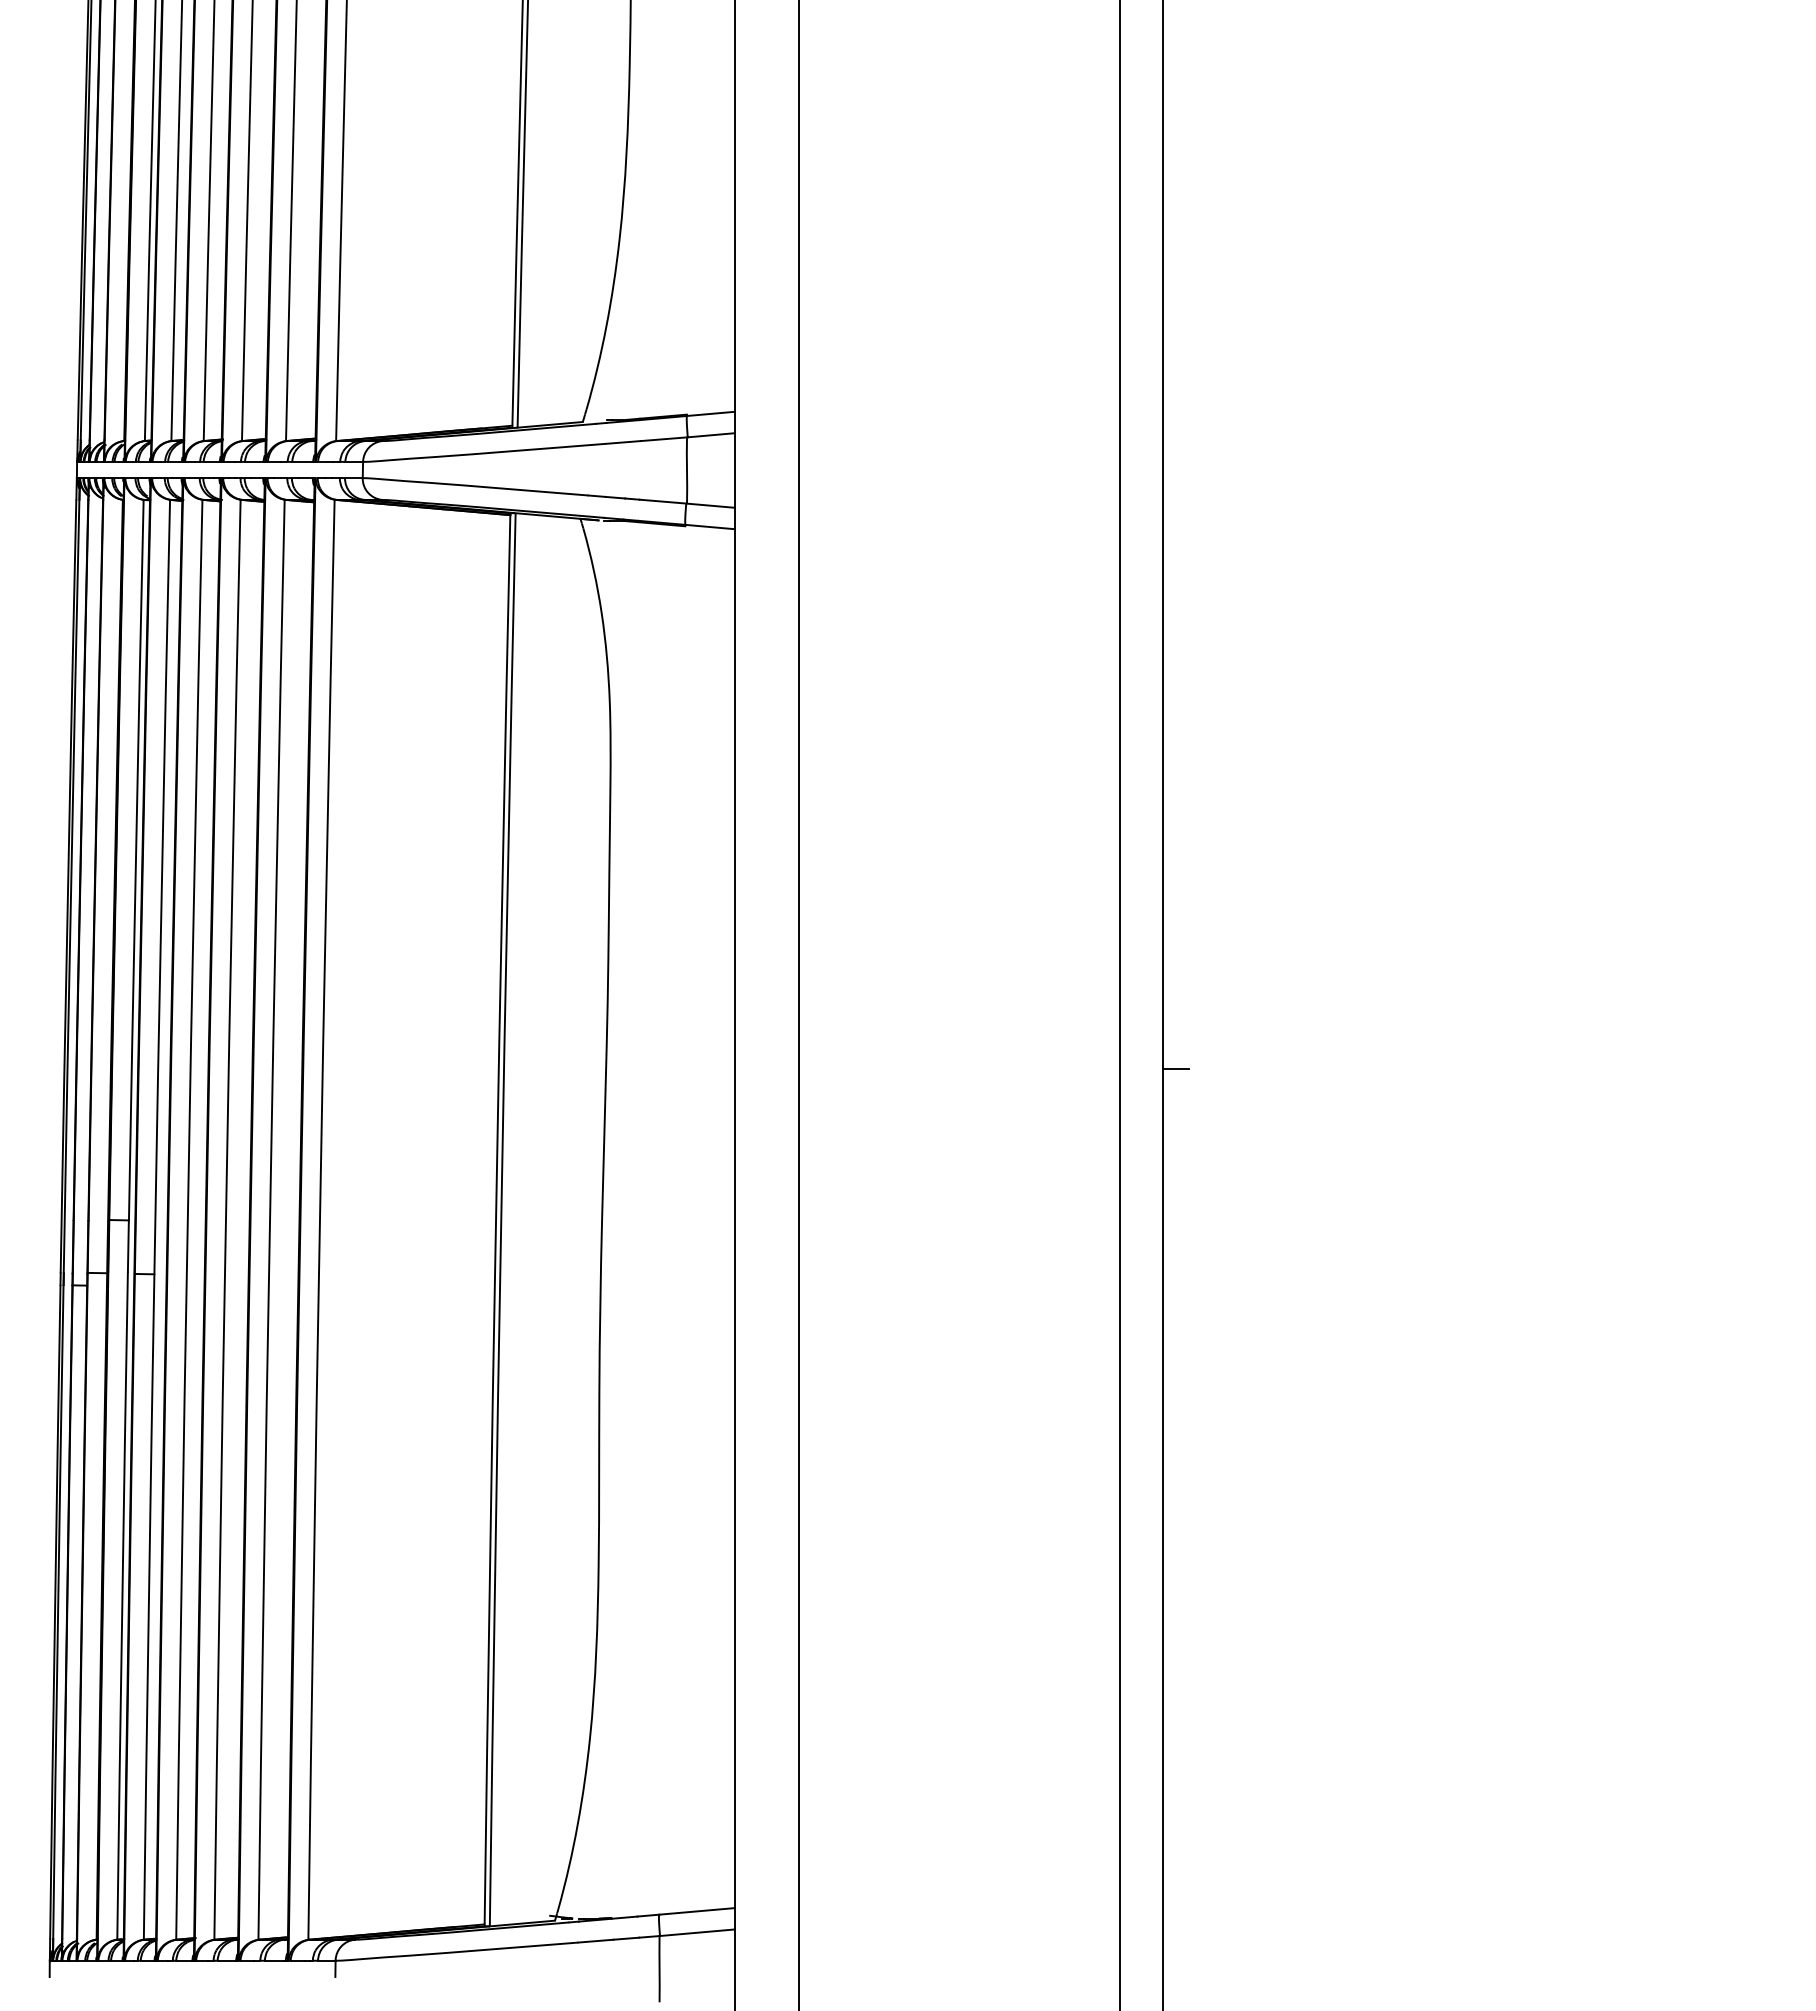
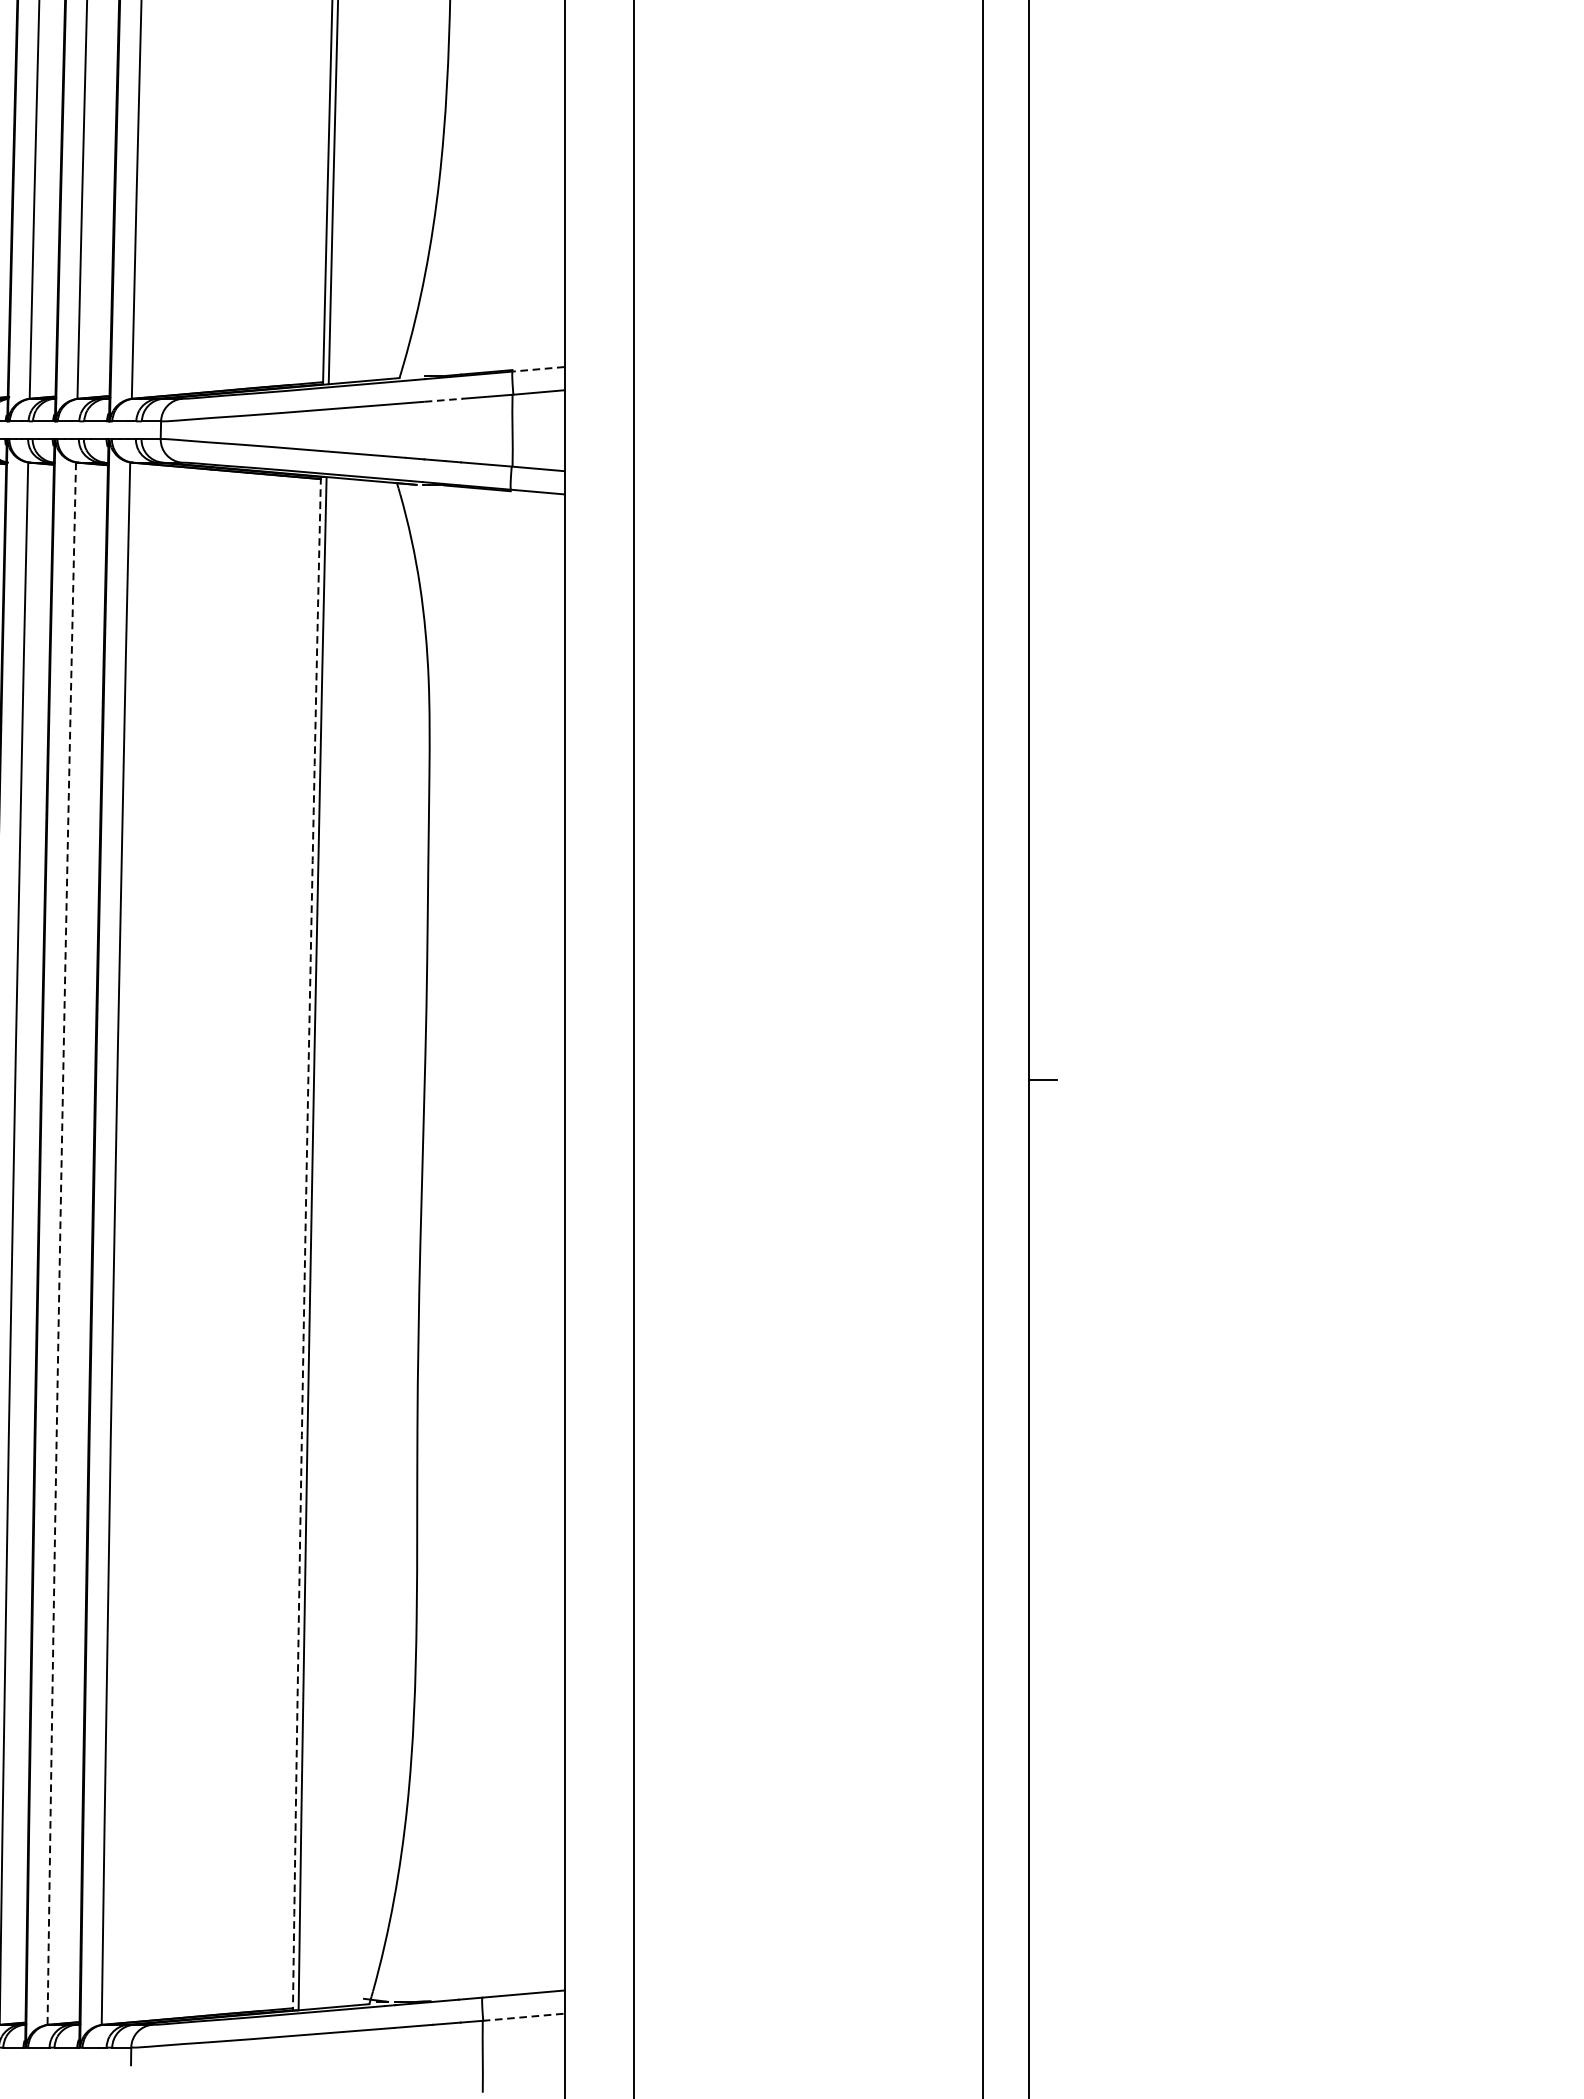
line: (710, 413) -> (538, 368), solid -> dashed
line: (623, 442) -> (443, 400), solid -> dashed
arc: (269, 1219) -> (59, 1243), solid -> dashed
arc: (495, 1219) -> (304, 1243), solid -> dashed
line: (697, 1932) -> (523, 2016), solid -> dashed

